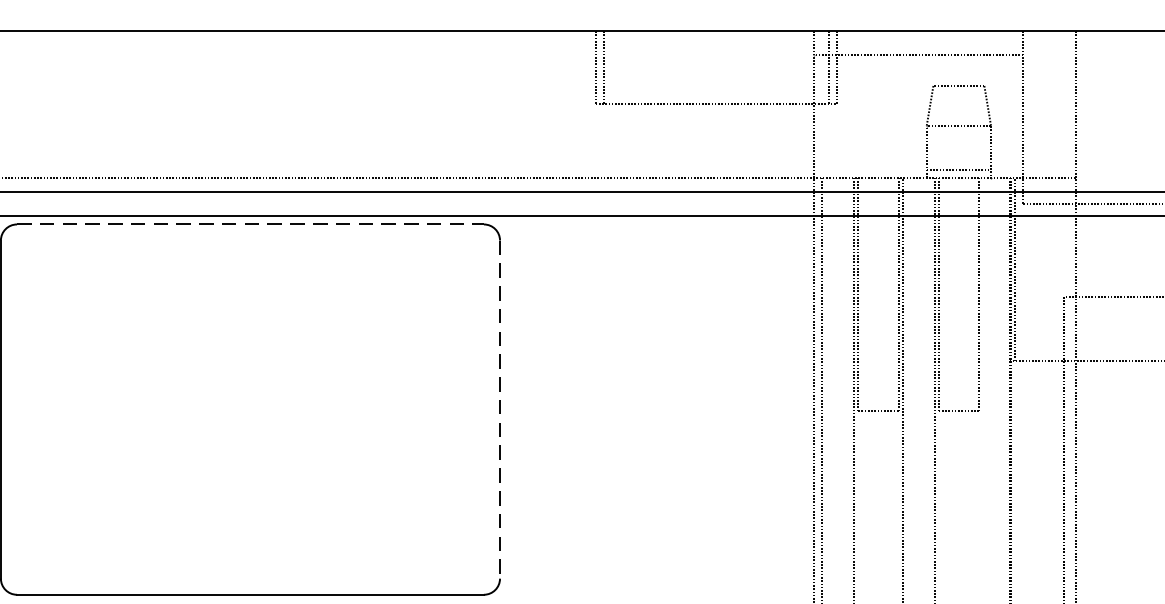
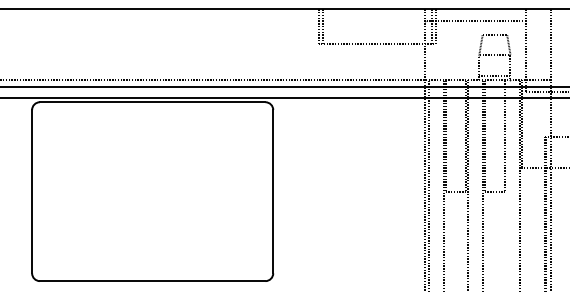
line: (250, 224) -> (152, 102), dashed -> solid
line: (500, 409) -> (273, 191), dashed -> solid

